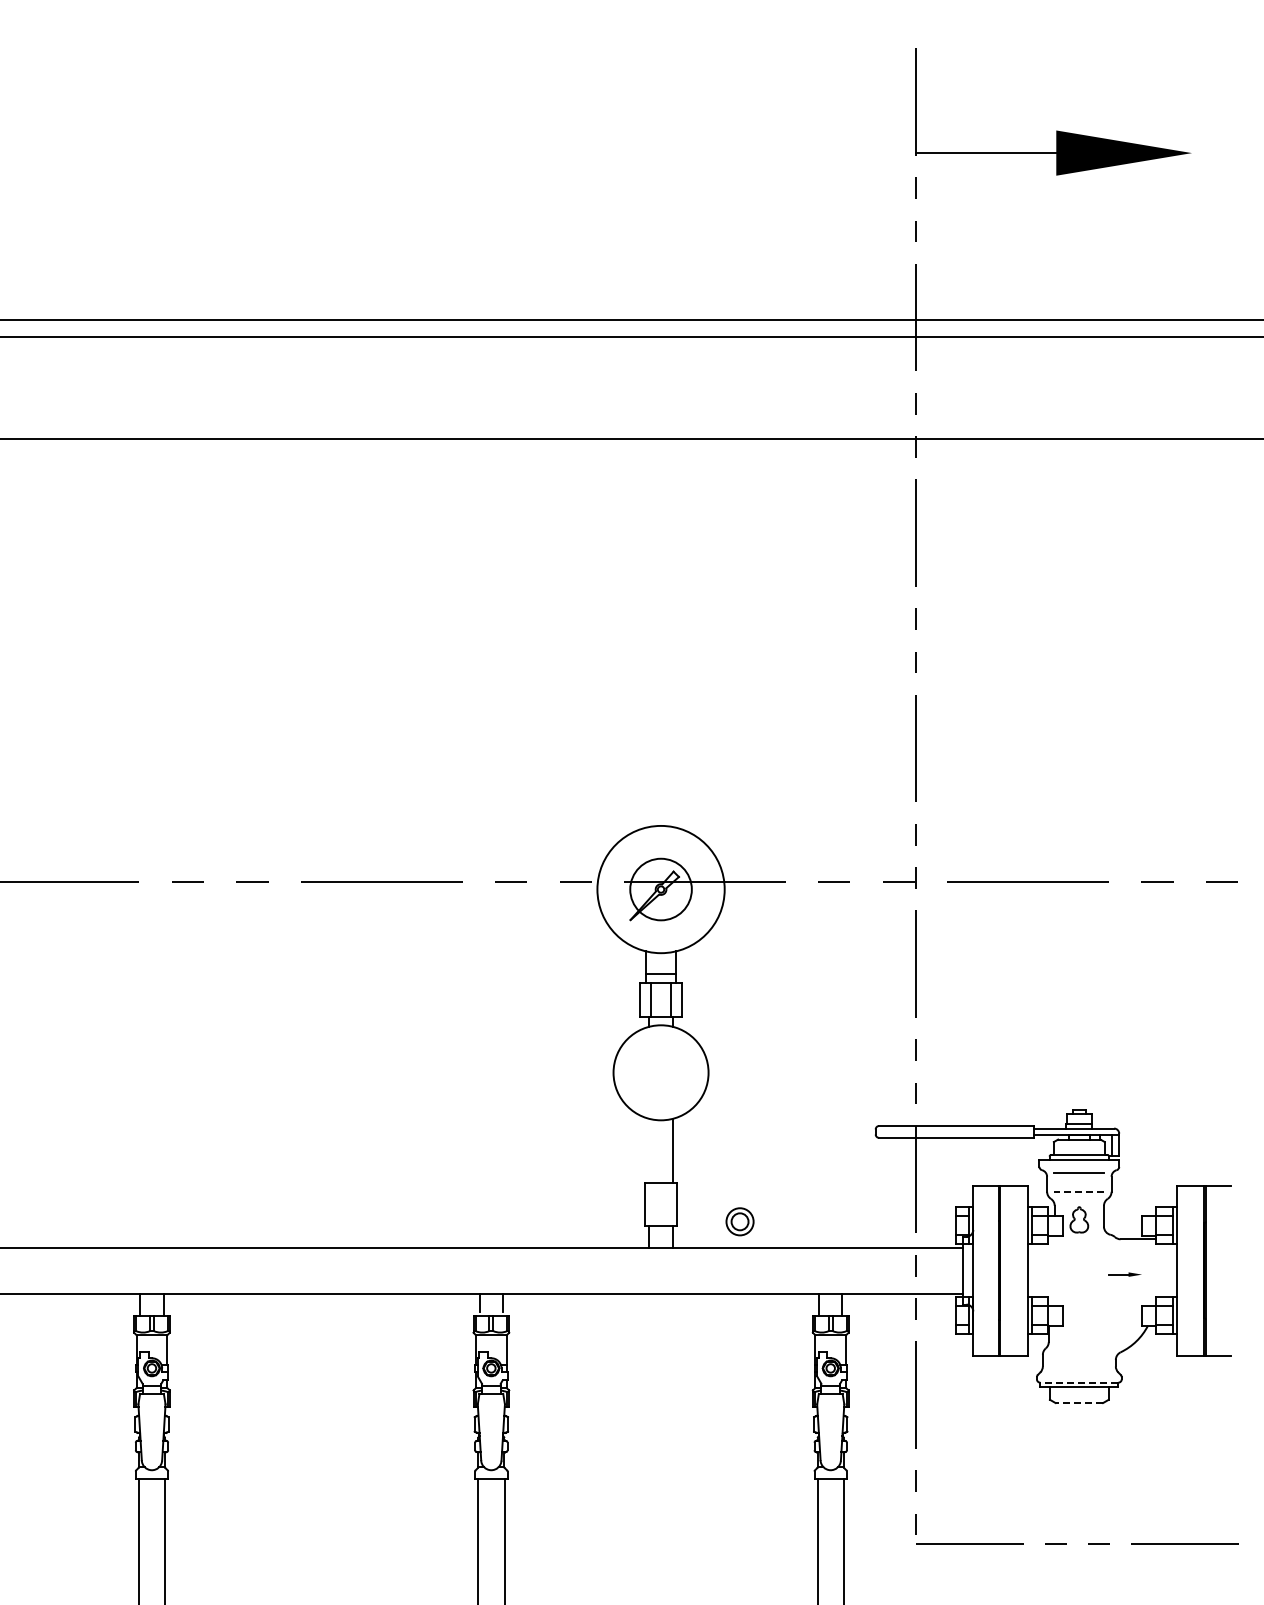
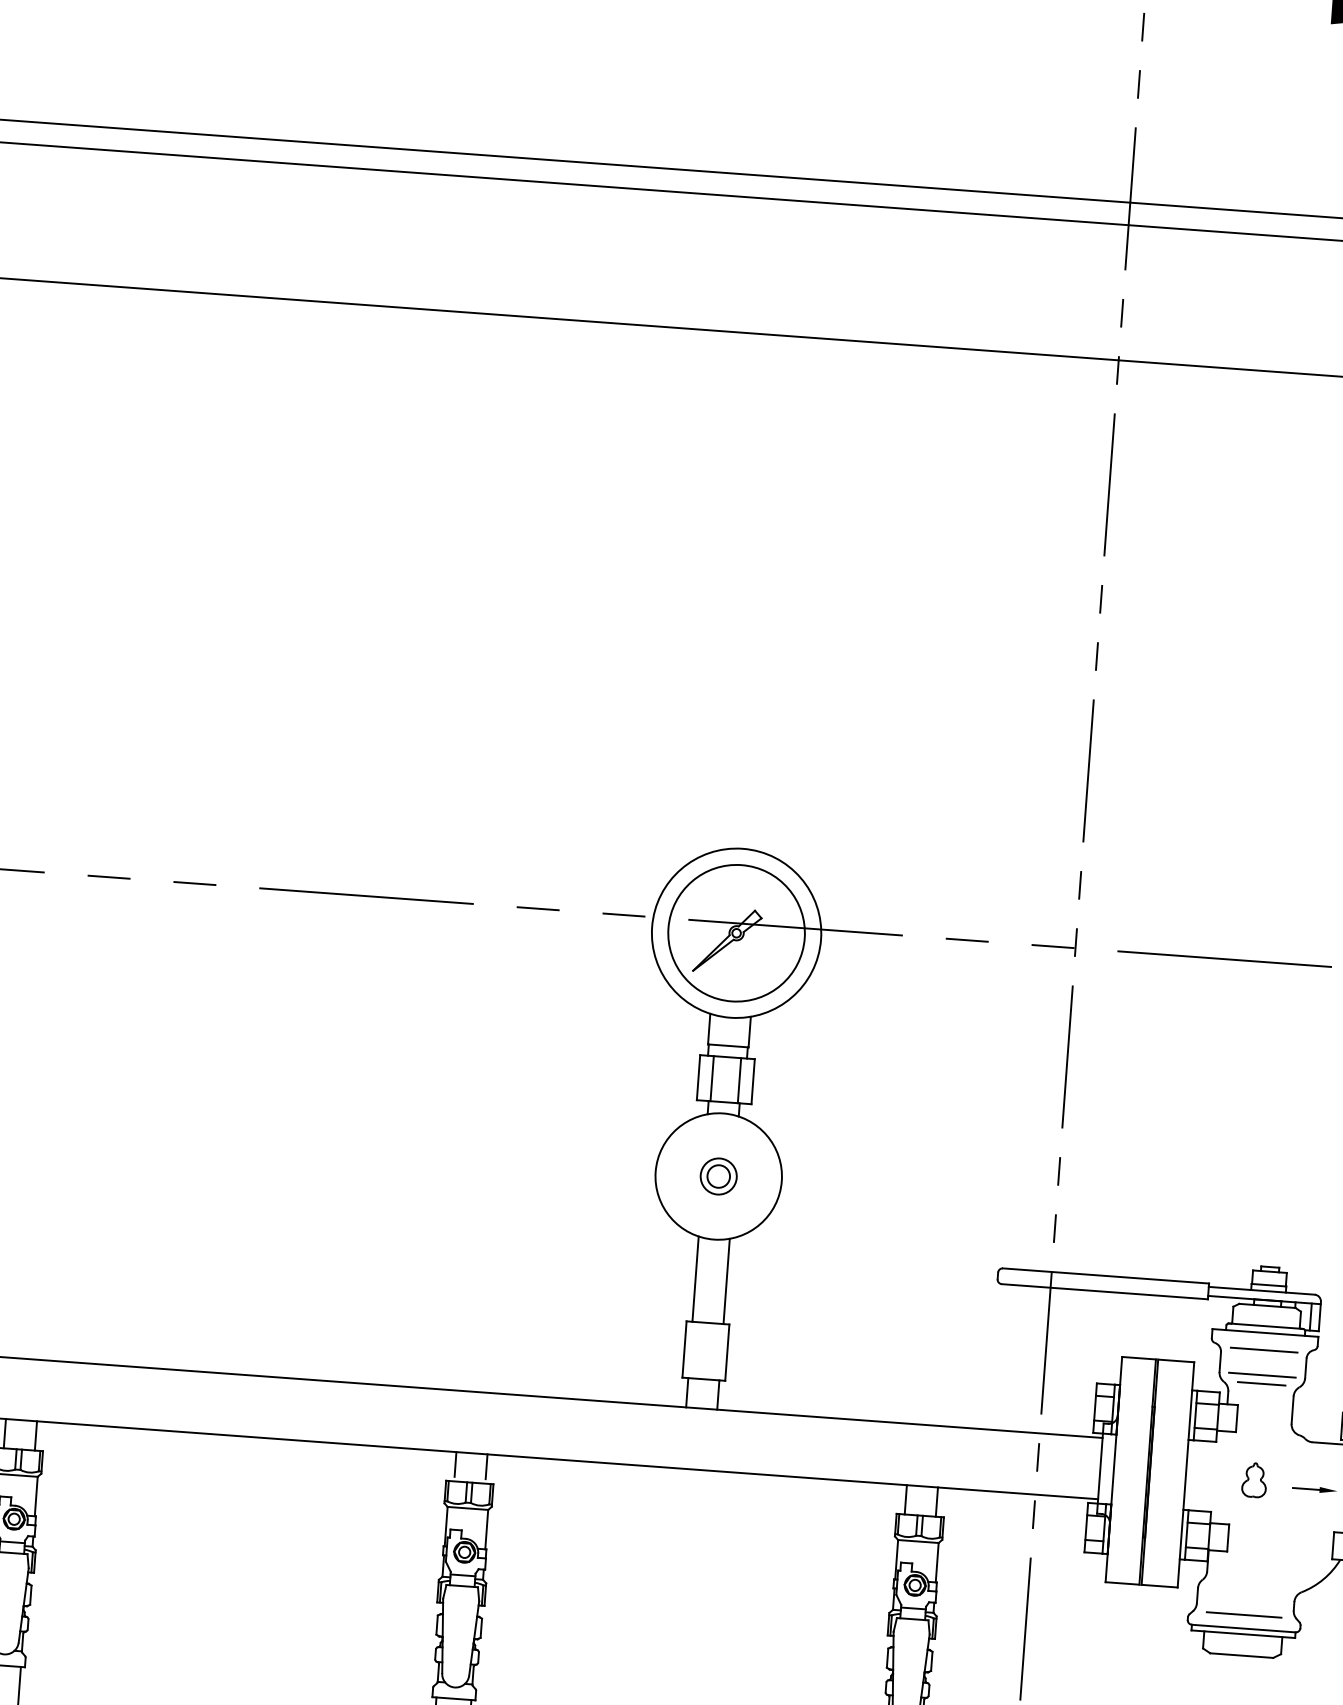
circle: (660, 889) -> (735, 933), size x1.67
line: (649, 1150) -> (695, 1278), added
line: (1078, 1191) -> (1261, 1374), dashed -> solid
line: (1079, 1198) -> (1261, 1384), added
part: (1079, 1219) -> (1254, 1479), moved
part: (739, 1221) -> (718, 1176), moved
line: (1078, 1372) -> (1243, 1614), added
line: (1078, 1382) -> (1242, 1628), dashed -> solid
line: (1079, 1403) -> (1241, 1656), dashed -> solid

